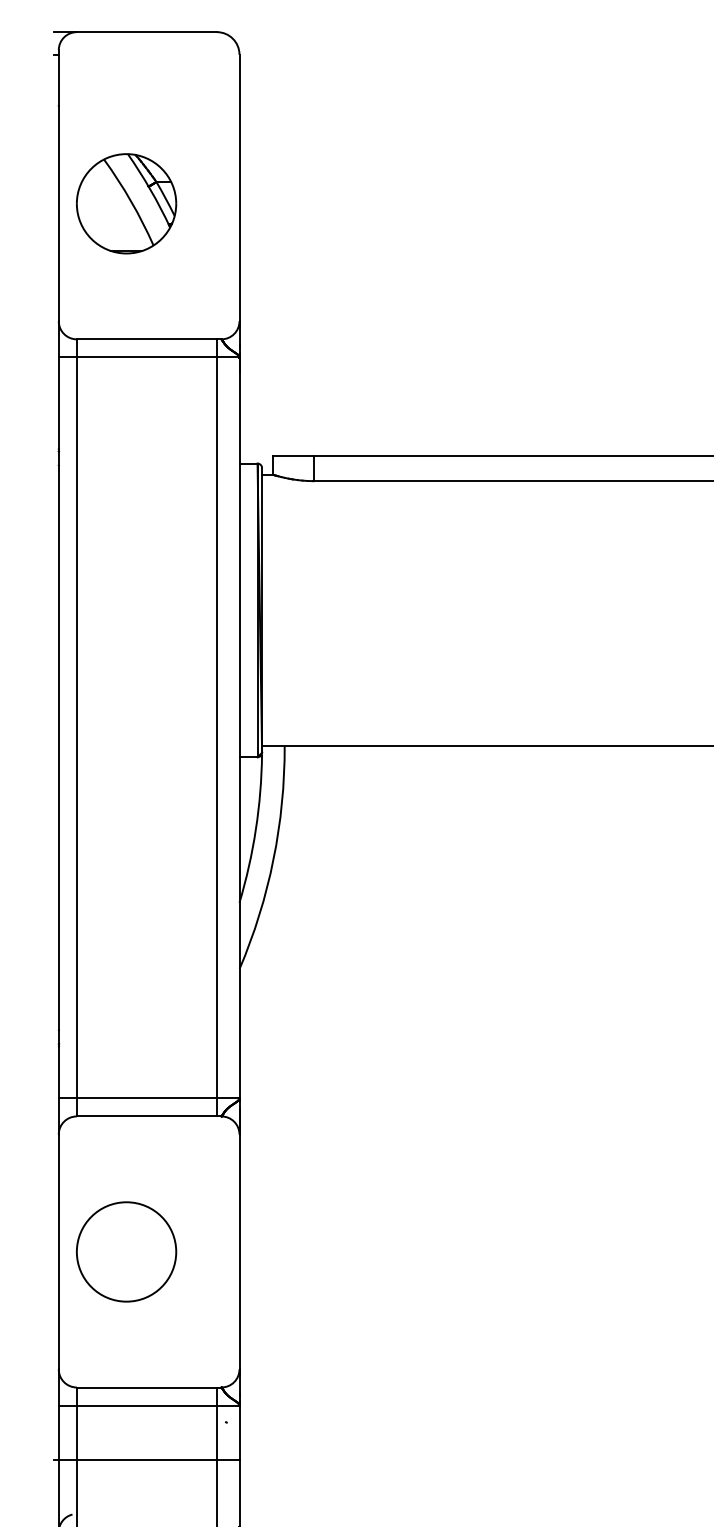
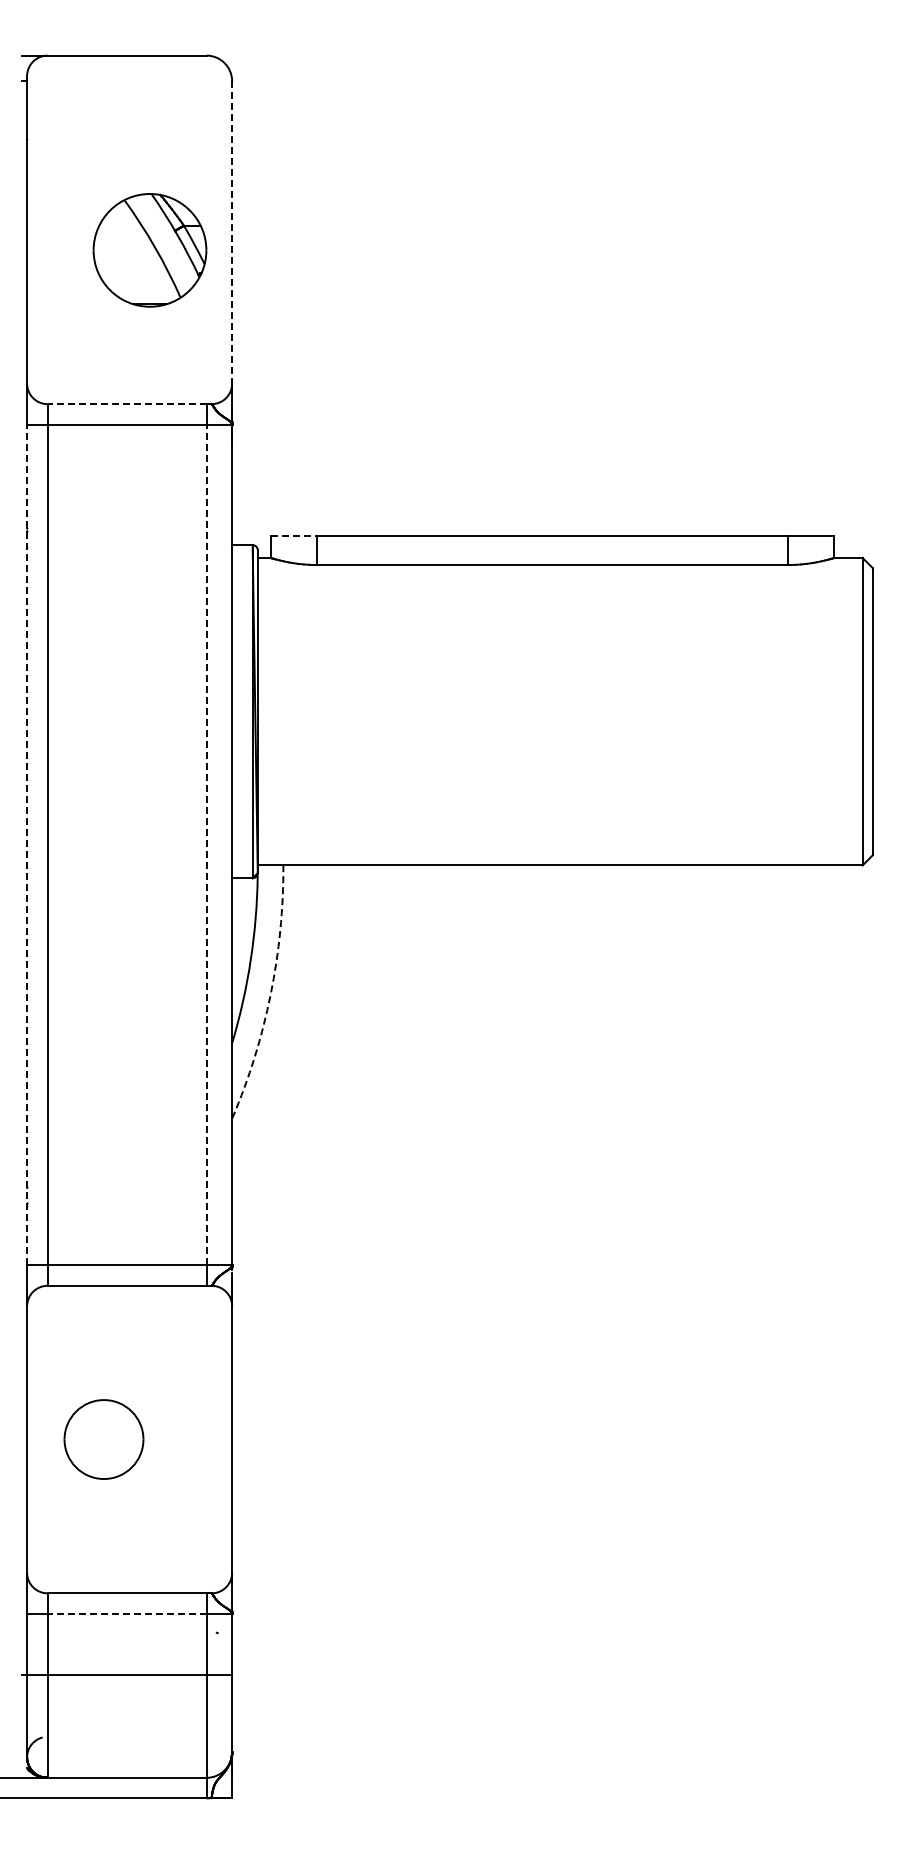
line: (239, 188) -> (232, 232), solid -> dashed
part: (126, 203) -> (149, 250), moved
line: (146, 339) -> (126, 404), solid -> dashed
line: (294, 455) -> (294, 536), solid -> dashed
line: (59, 727) -> (27, 844), solid -> dashed
line: (216, 727) -> (206, 844), solid -> dashed
arc: (273, 859) -> (270, 994), solid -> dashed
part: (126, 1251) -> (103, 1439), size x0.7
line: (146, 1405) -> (126, 1613), solid -> dashed

